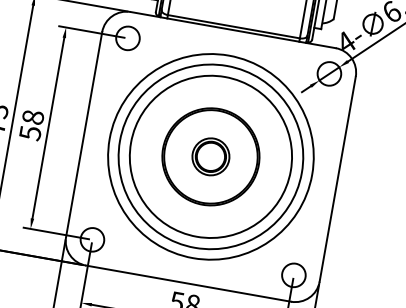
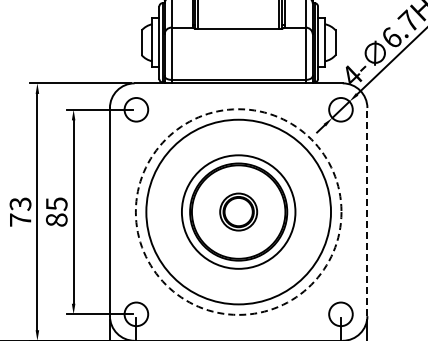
text: (31, 124) -> (56, 211), 58 -> 85
circle: (210, 156) -> (238, 211), size x0.7
circle: (210, 156) -> (238, 211), solid -> dashed
line: (337, 178) -> (367, 211), solid -> dashed

